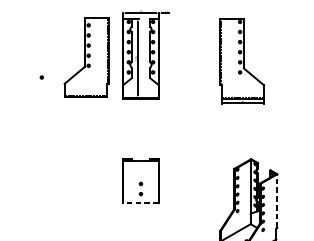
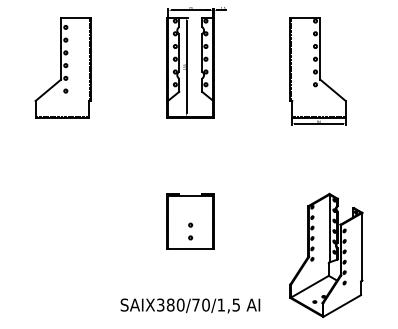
part: (86, 57) -> (62, 67), moved
line: (277, 200) -> (362, 246), dashed -> solid
line: (140, 203) -> (190, 249), dashed -> solid

